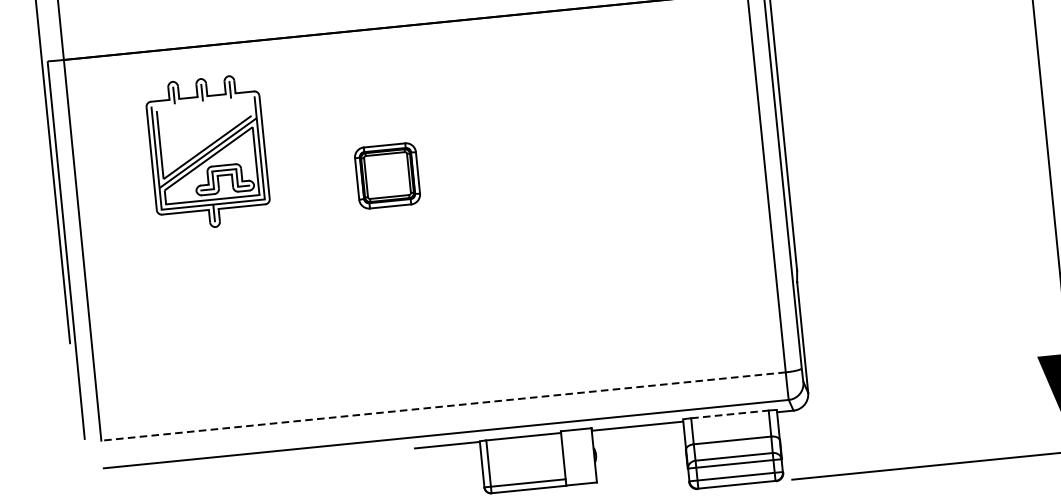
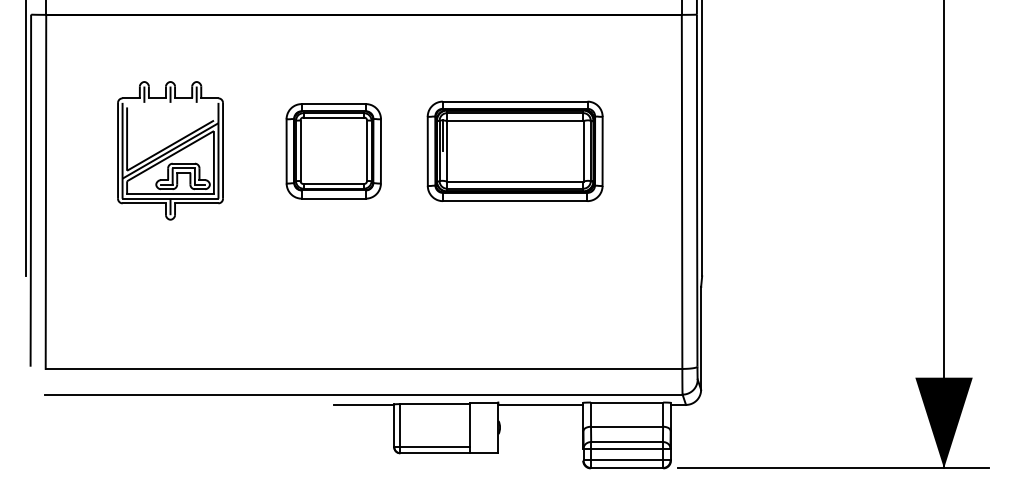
part: (208, 152) -> (170, 150), moved
part: (581, 155) -> (514, 150), added
part: (387, 176) -> (333, 151), size x1.67
line: (442, 406) -> (363, 368), dashed -> solid
line: (730, 414) -> (627, 402), dashed -> solid

